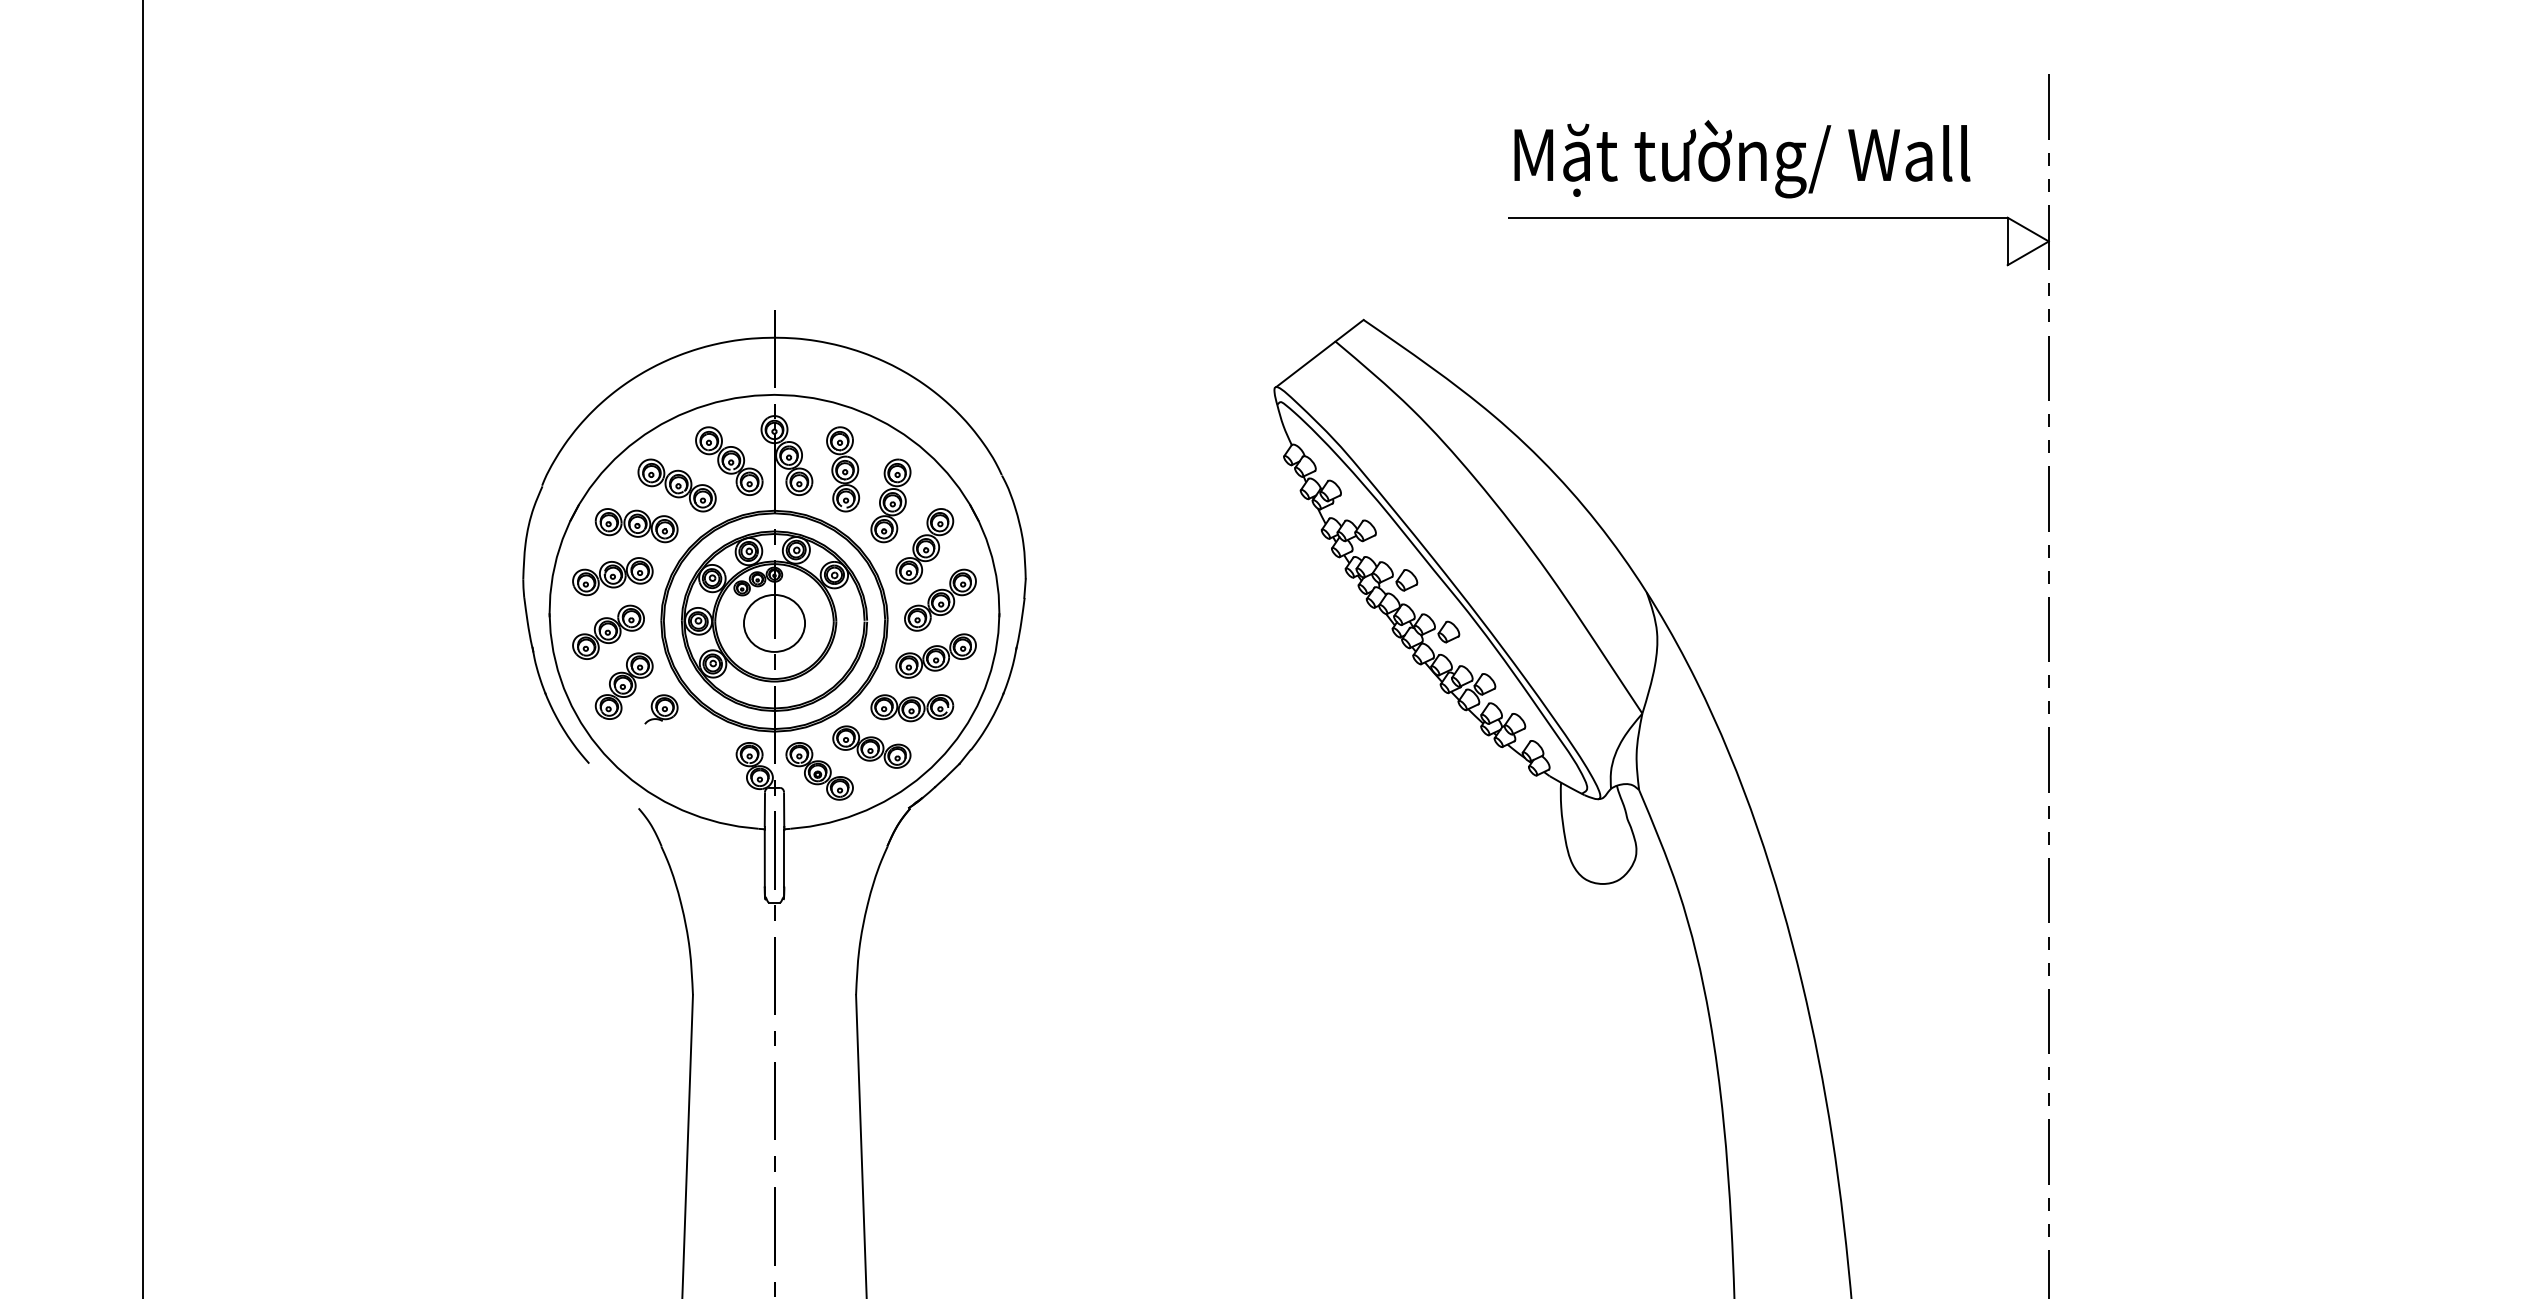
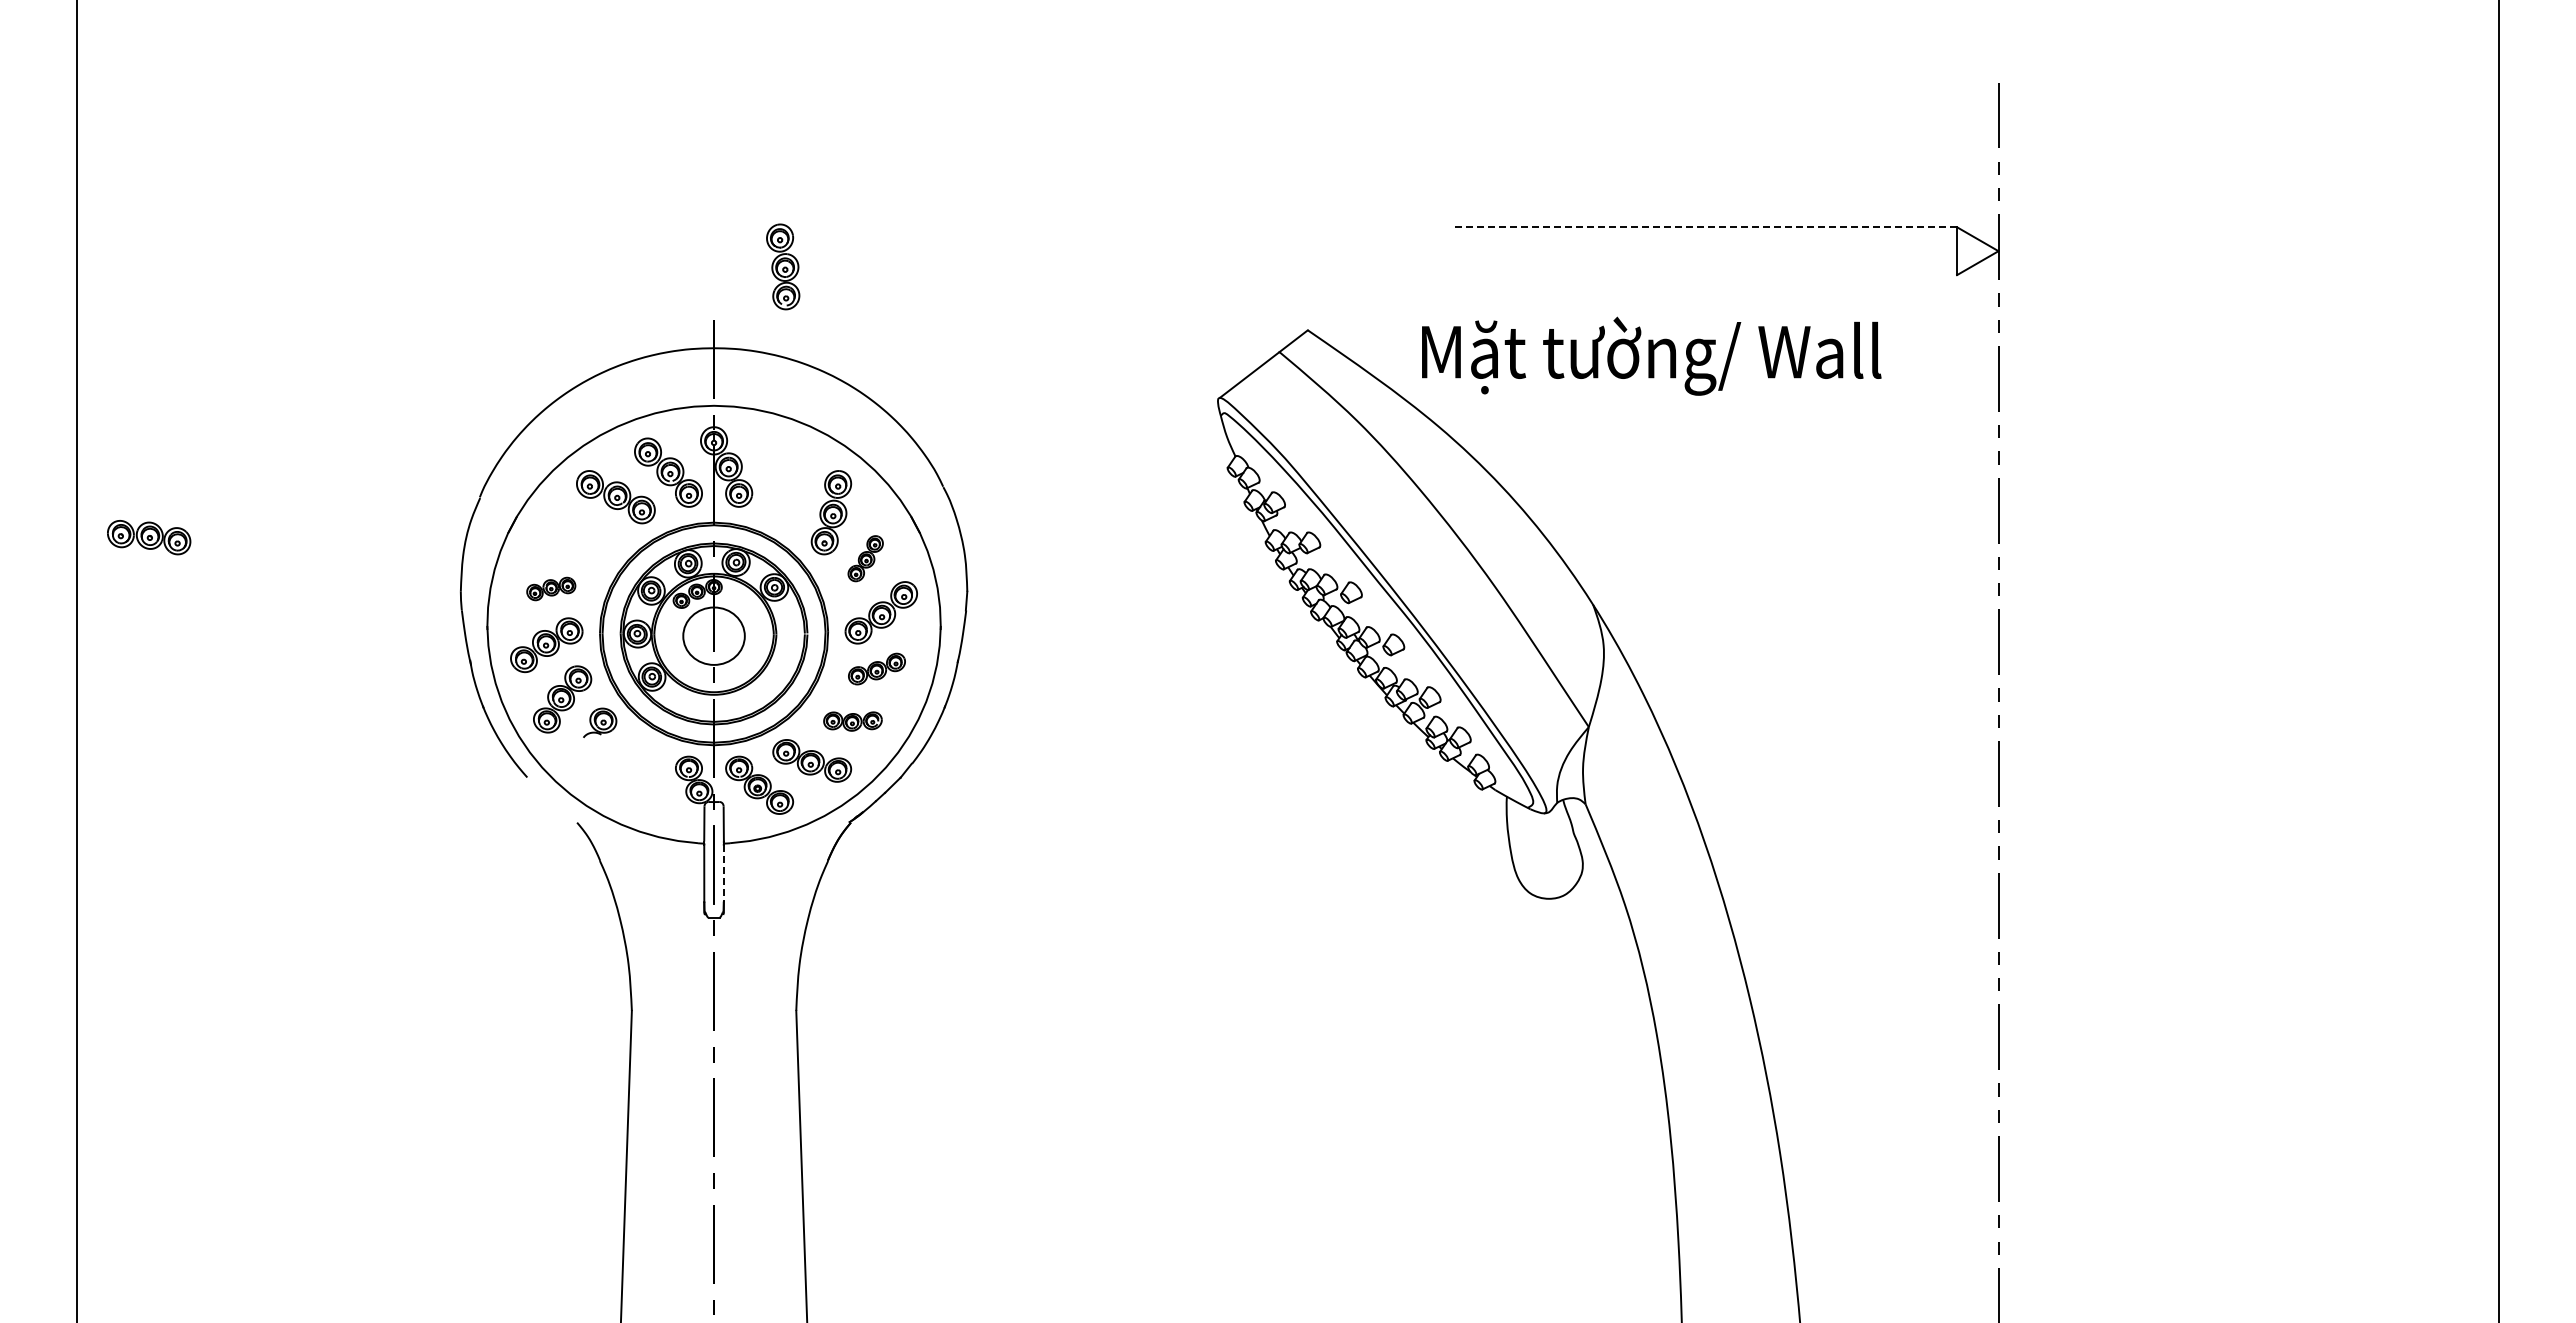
text: (1742, 158) -> (1651, 355), moved
line: (1757, 217) -> (1704, 227), solid -> dashed
part: (843, 468) -> (783, 266), moved
part: (637, 525) -> (149, 537), moved
part: (924, 546) -> (865, 558), size x0.6
part: (613, 576) -> (551, 588), size x0.6
part: (935, 655) -> (876, 668), size x0.7
part: (911, 708) -> (852, 721), size x0.7
line: (783, 858) -> (723, 873), solid -> dashed

